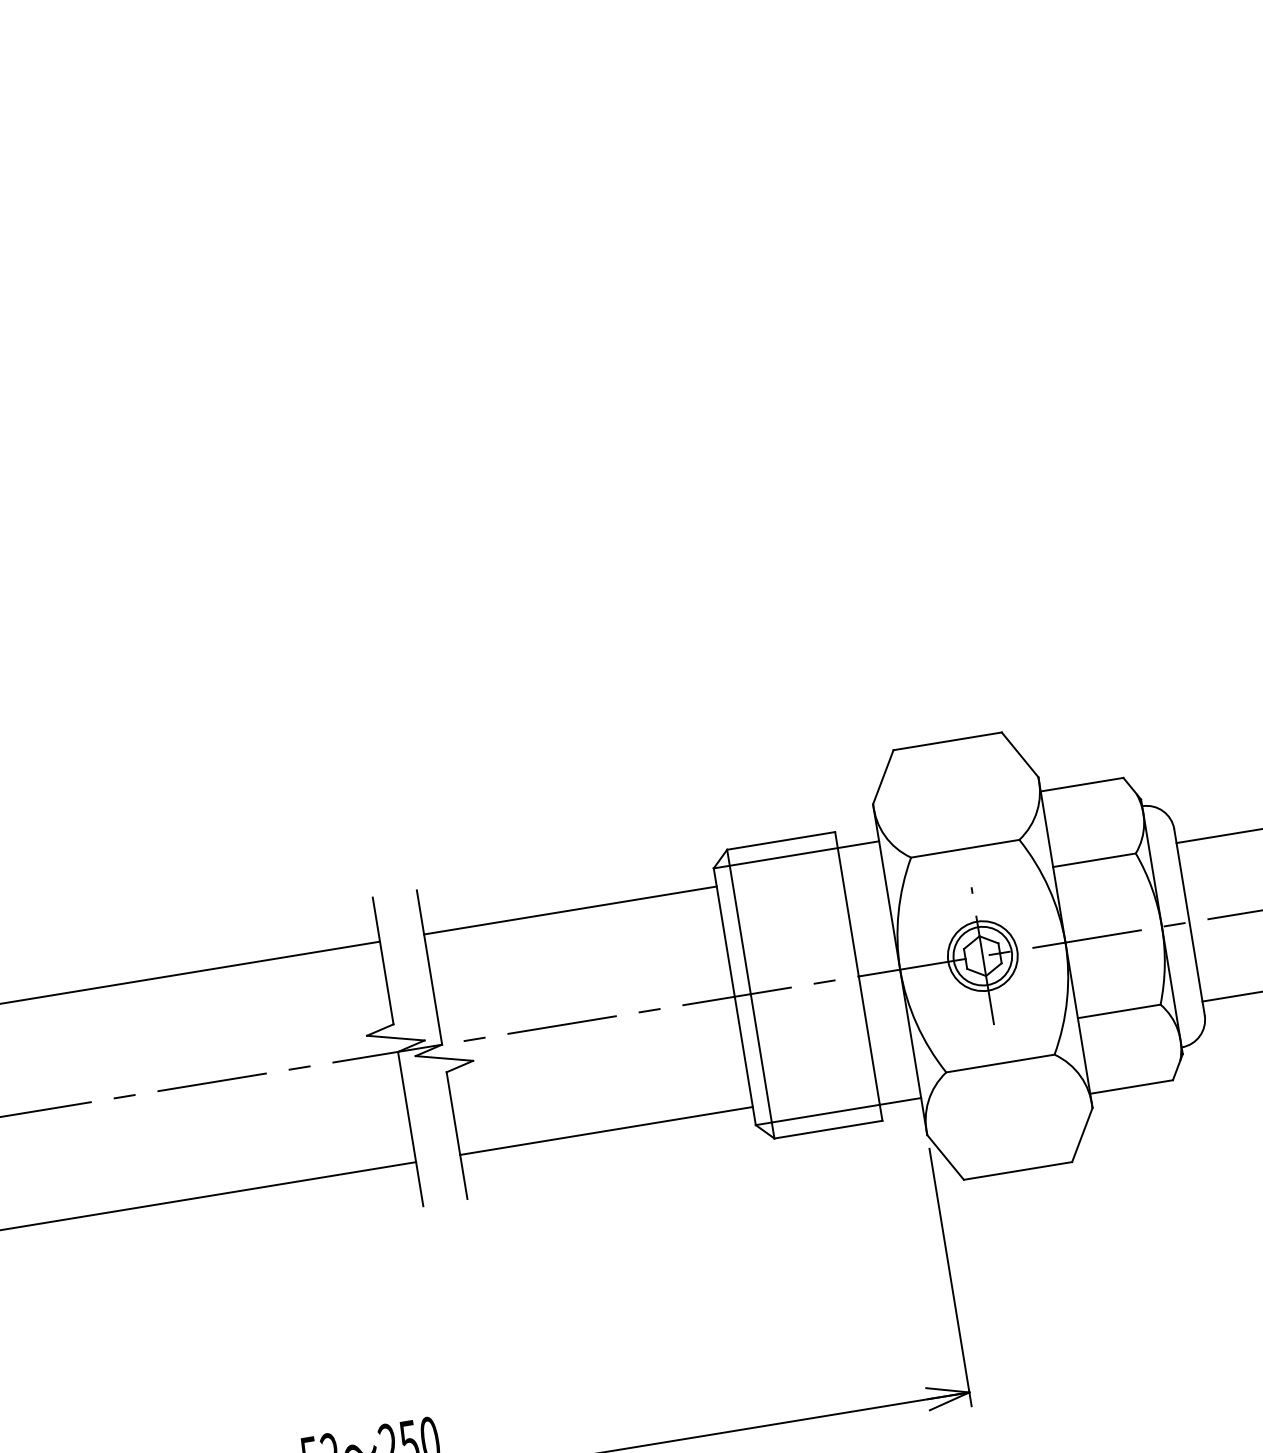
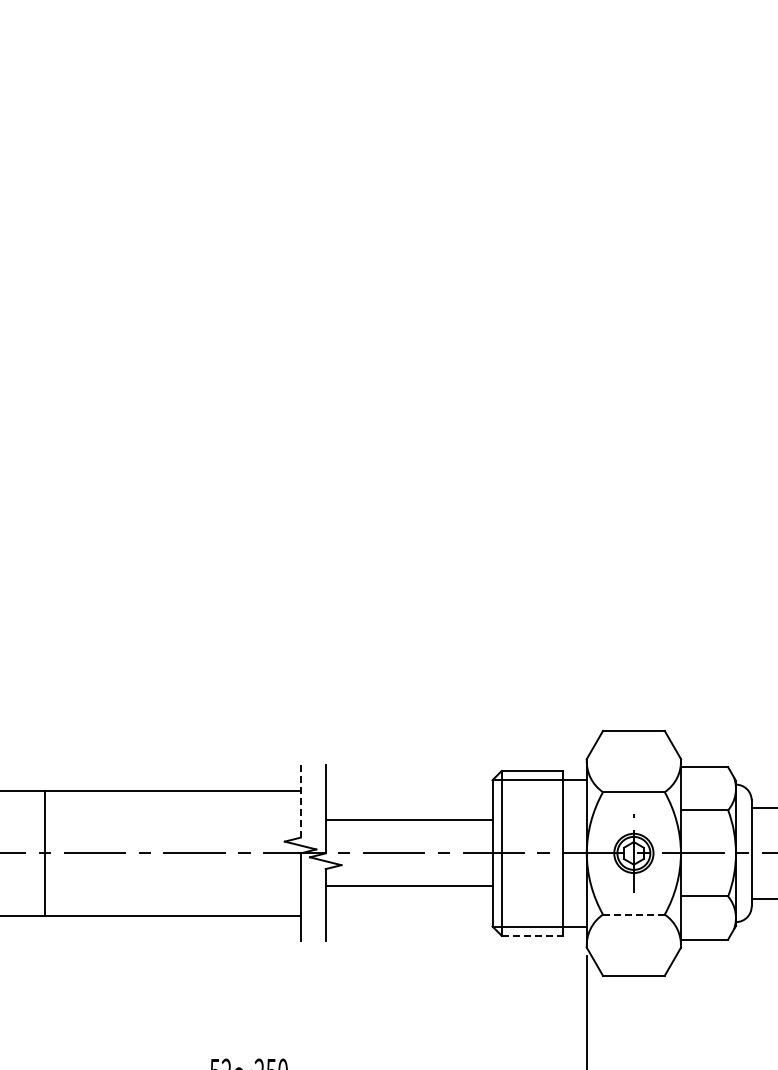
line: (569, 910) -> (408, 819), moved
line: (383, 962) -> (300, 802), solid -> dashed
line: (999, 1063) -> (633, 914), solid -> dashed
line: (828, 1129) -> (532, 935), solid -> dashed
line: (605, 1131) -> (408, 886), moved

